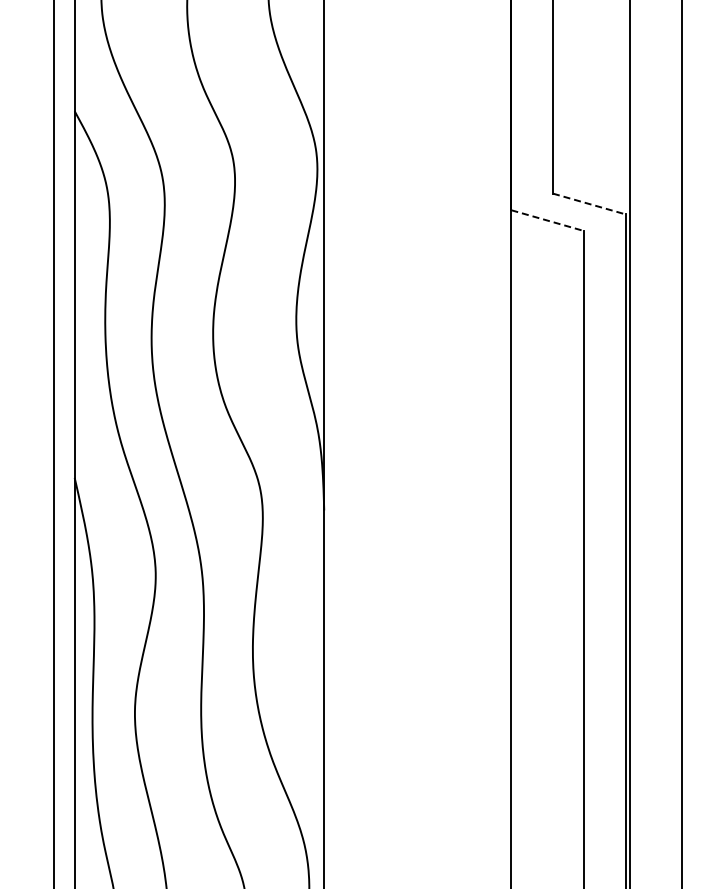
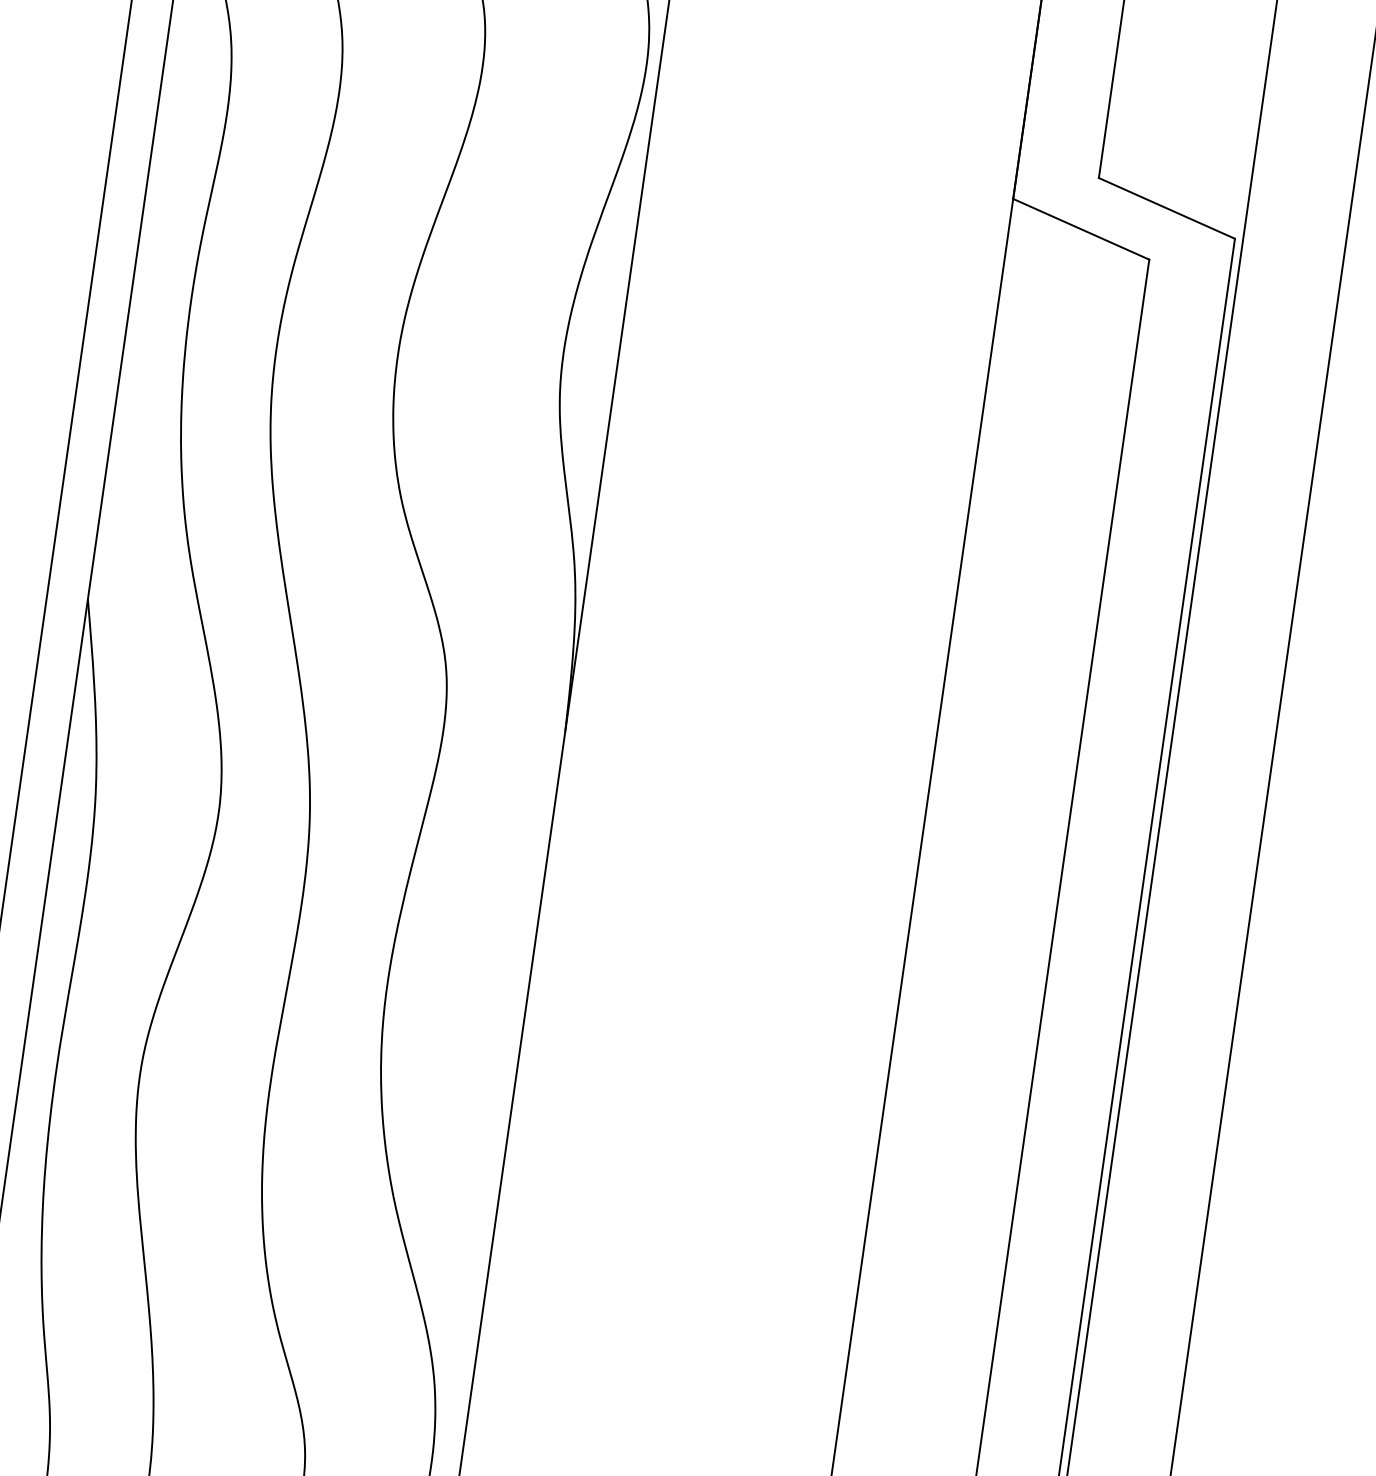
line: (589, 204) -> (1167, 209), dashed -> solid
line: (547, 220) -> (1080, 228), dashed -> solid

